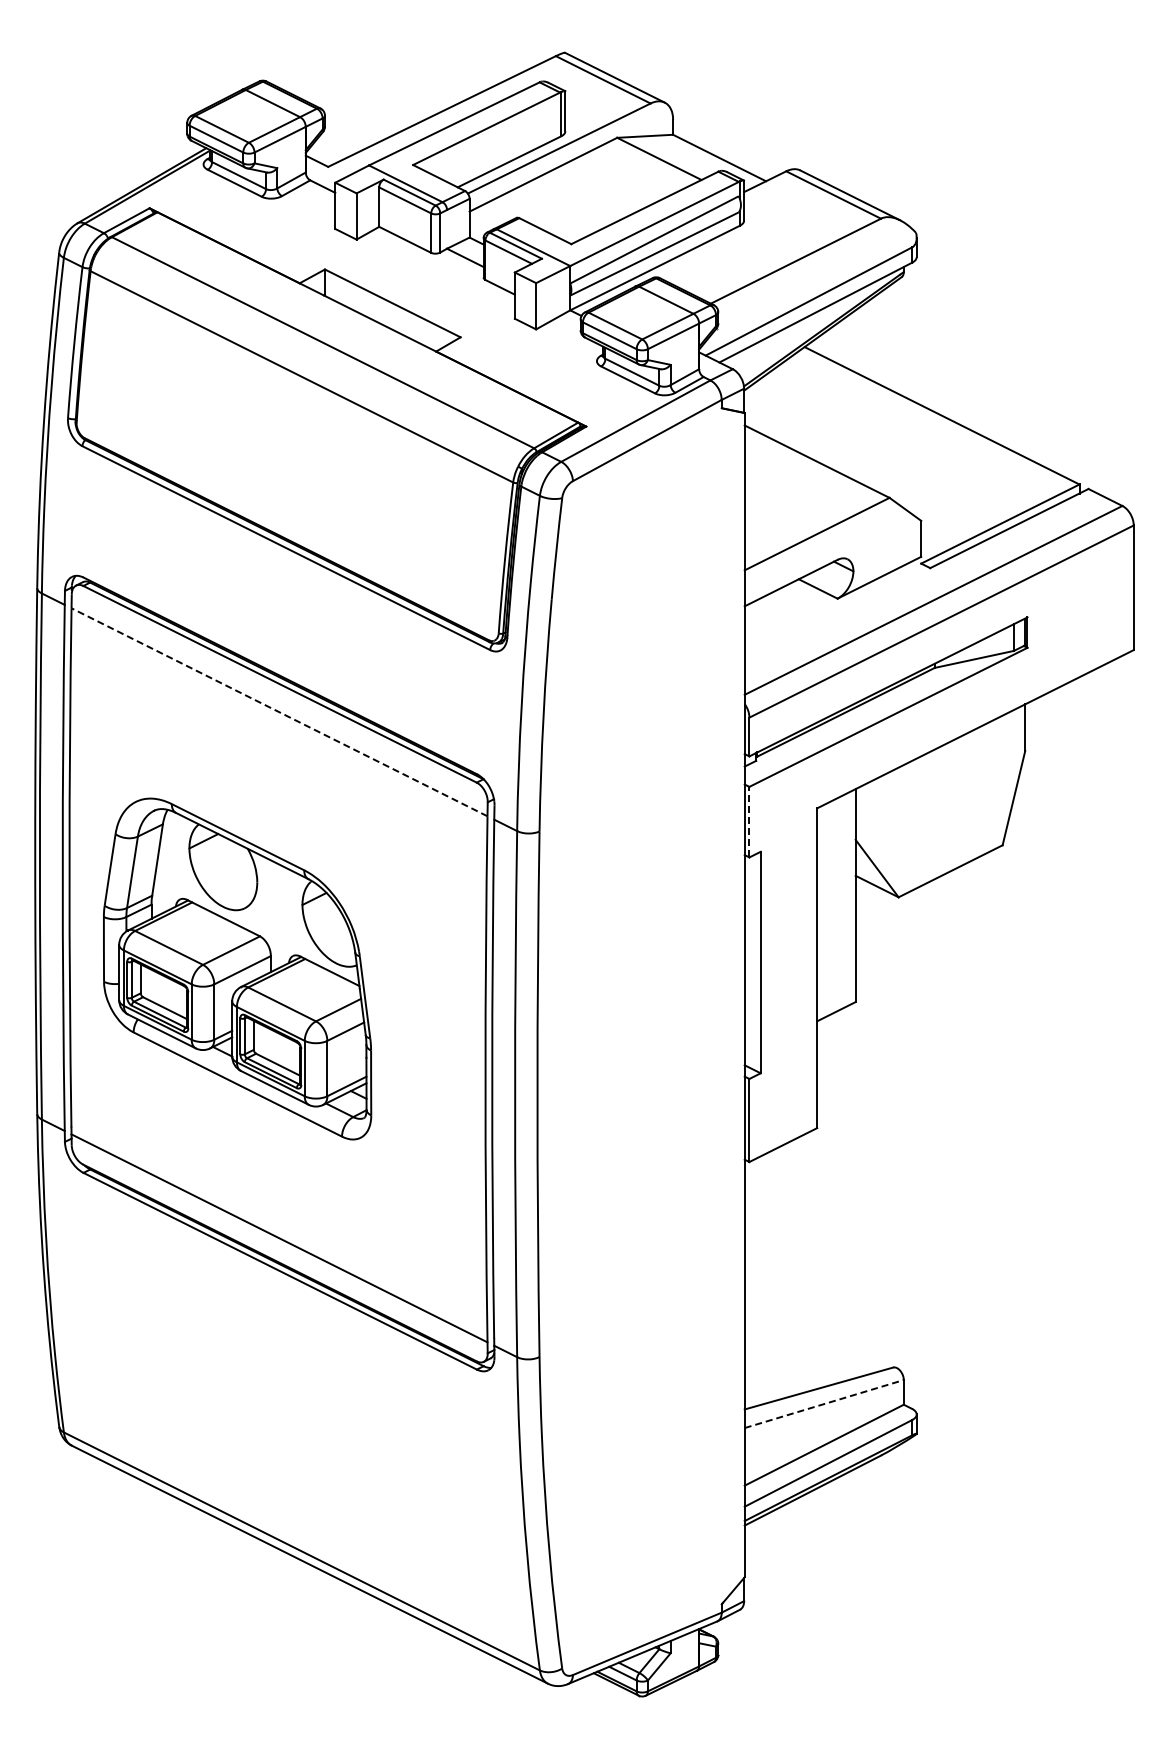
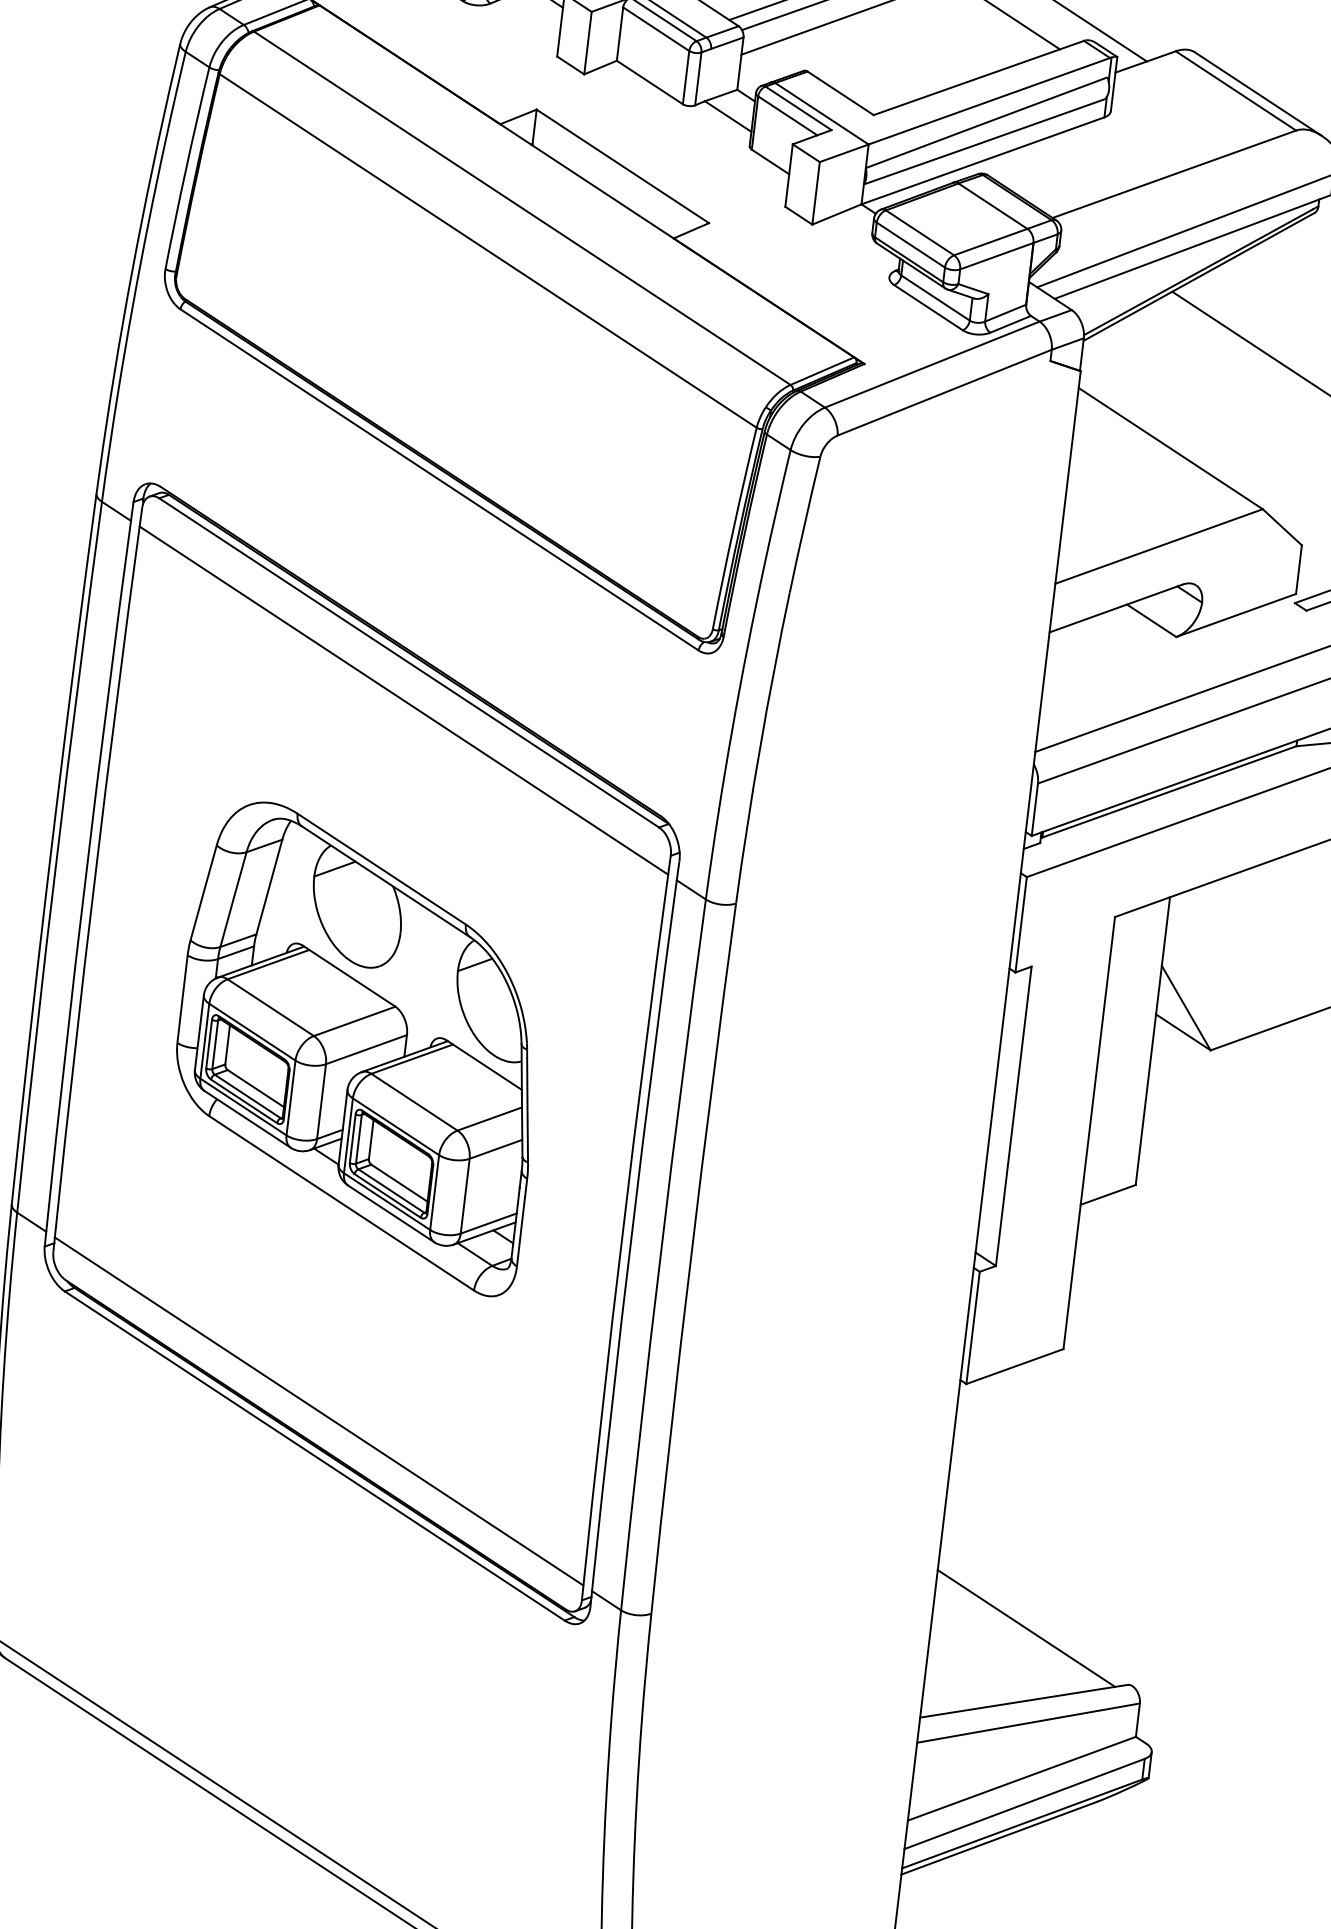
line: (279, 712) -> (403, 700), dashed -> solid
line: (749, 821) -> (1021, 923), dashed -> solid
part: (237, 968) -> (359, 1046), moved
line: (814, 1335) -> (1026, 1628), added
line: (824, 1403) -> (1028, 1722), dashed -> solid

